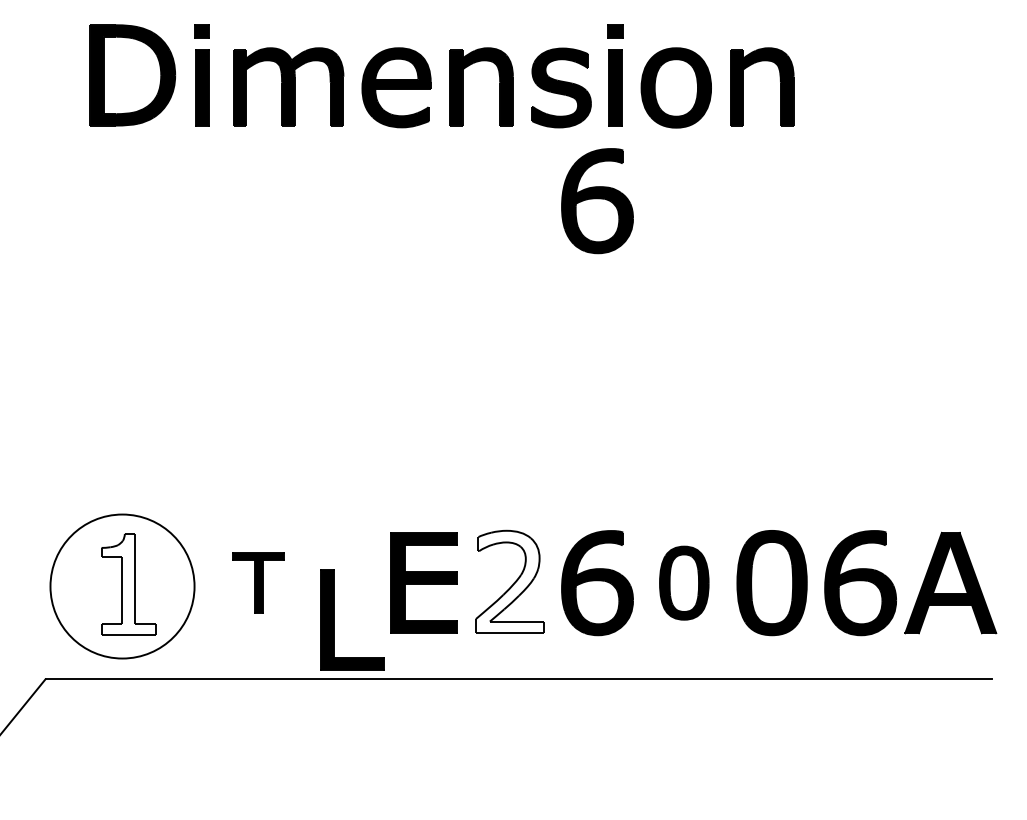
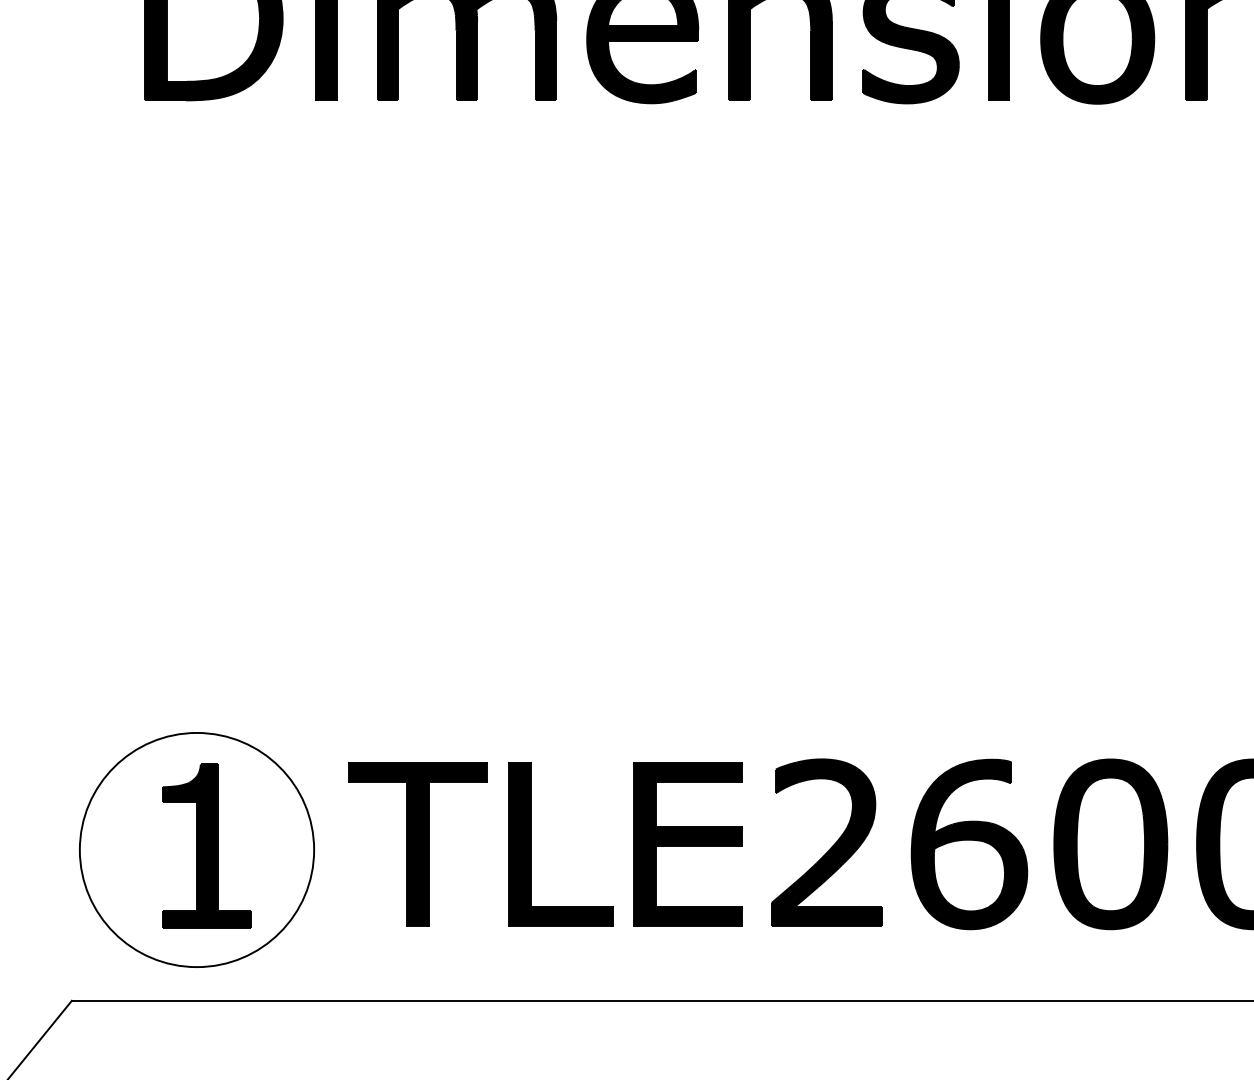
part: (597, 201) -> (969, 223), removed
fill: (509, 581) -> (826, 841), added
part: (258, 582) -> (418, 843), size x1.67
fill: (128, 583) -> (206, 845), added
part: (683, 583) -> (1109, 845), size x1.43
part: (334, 619) -> (531, 843), moved

